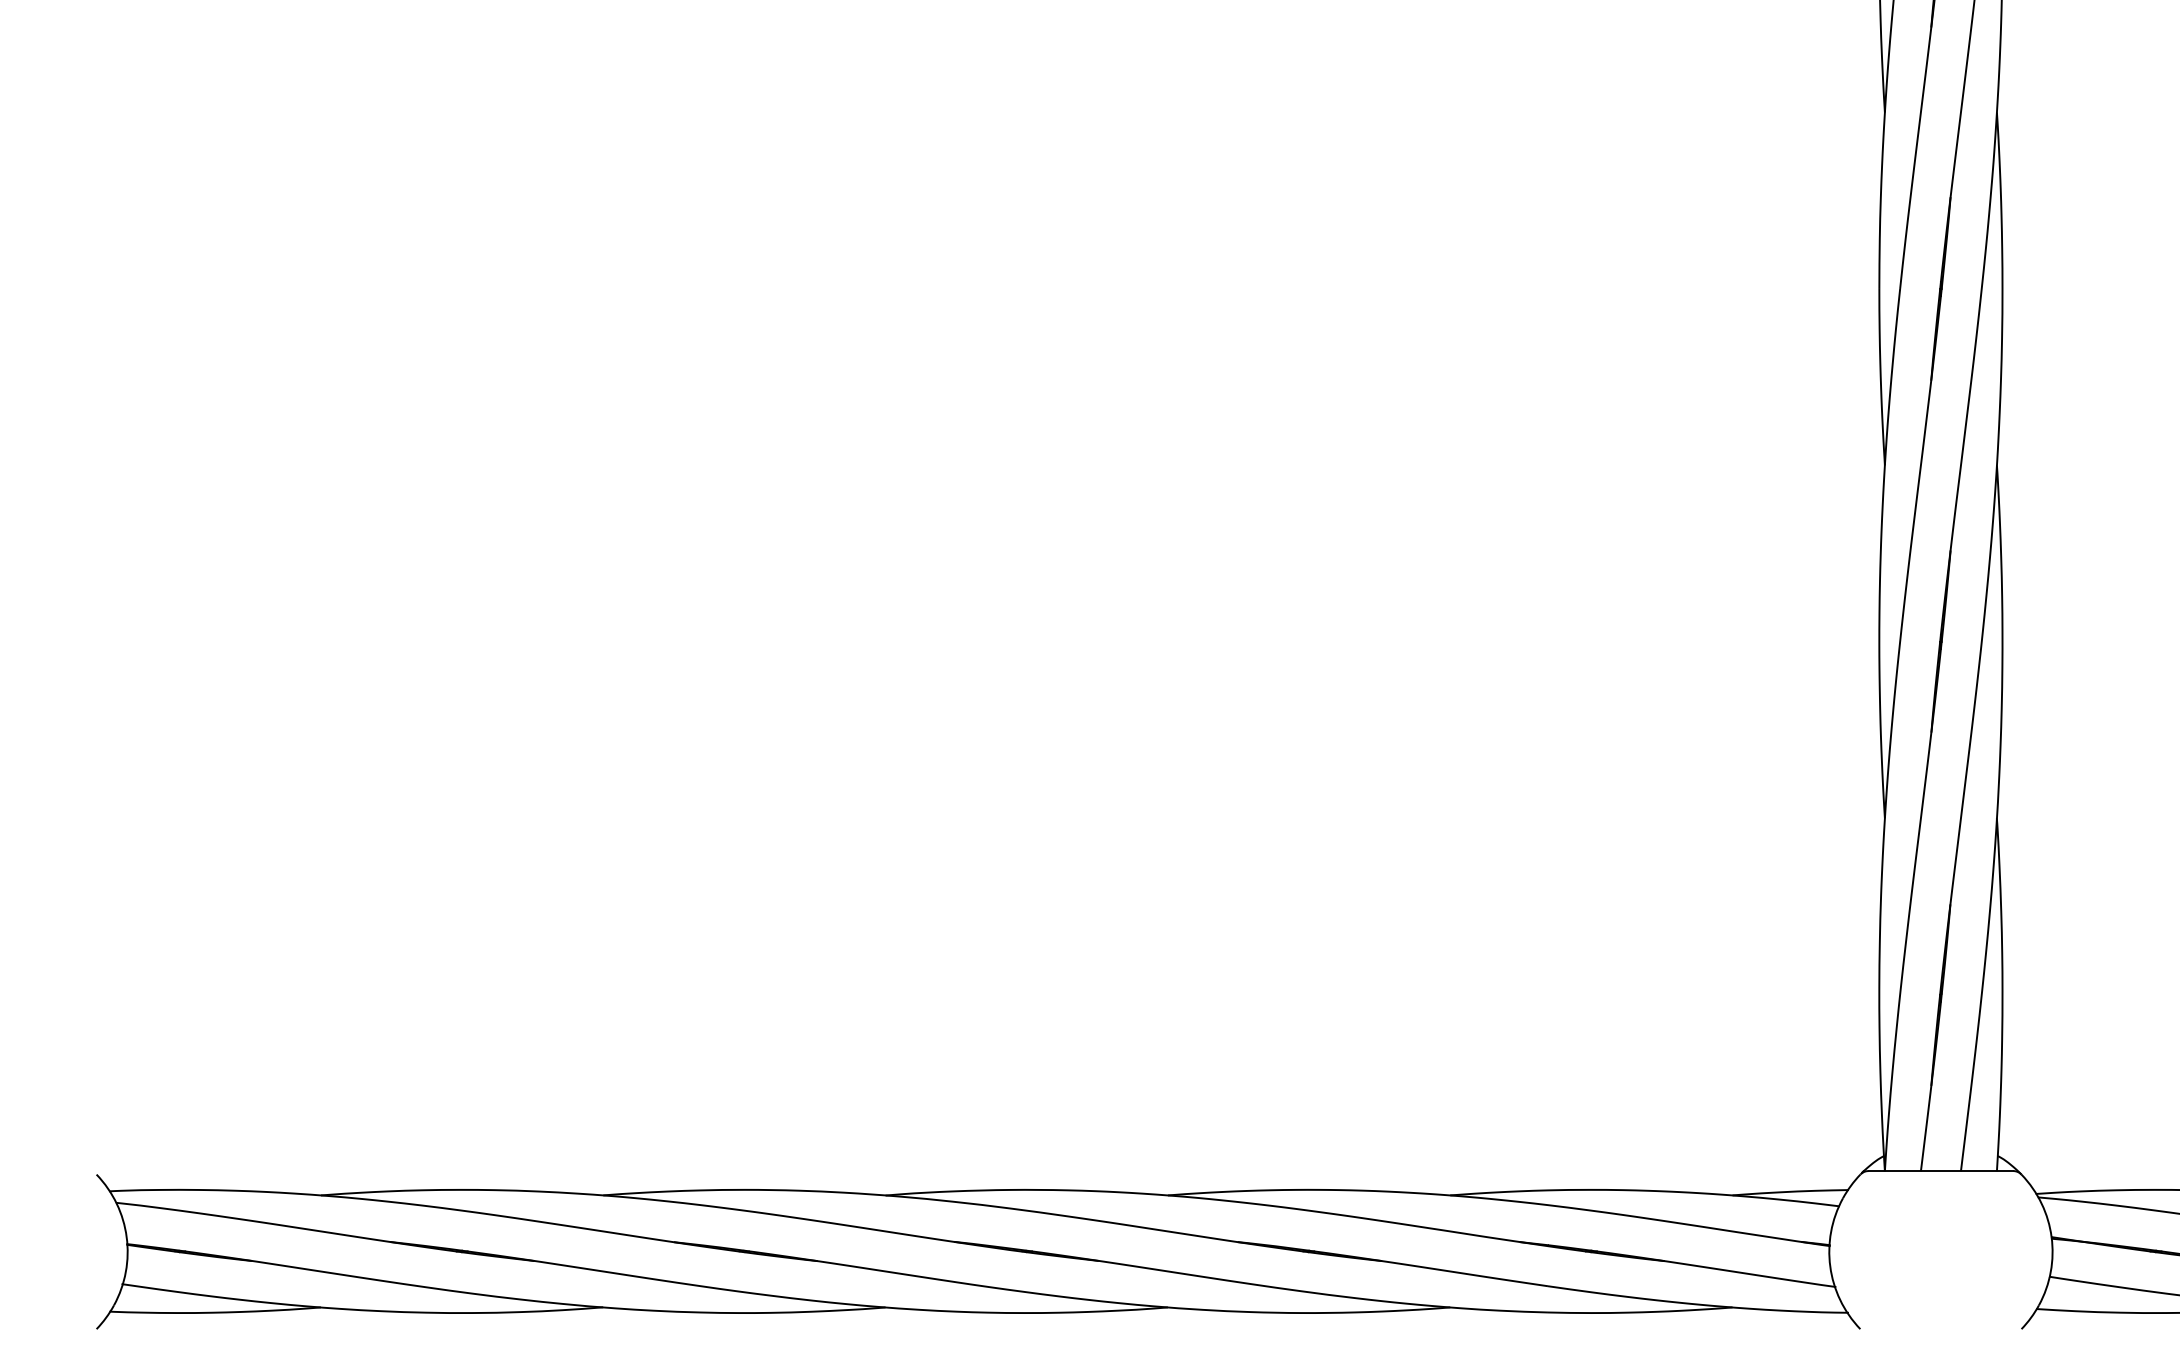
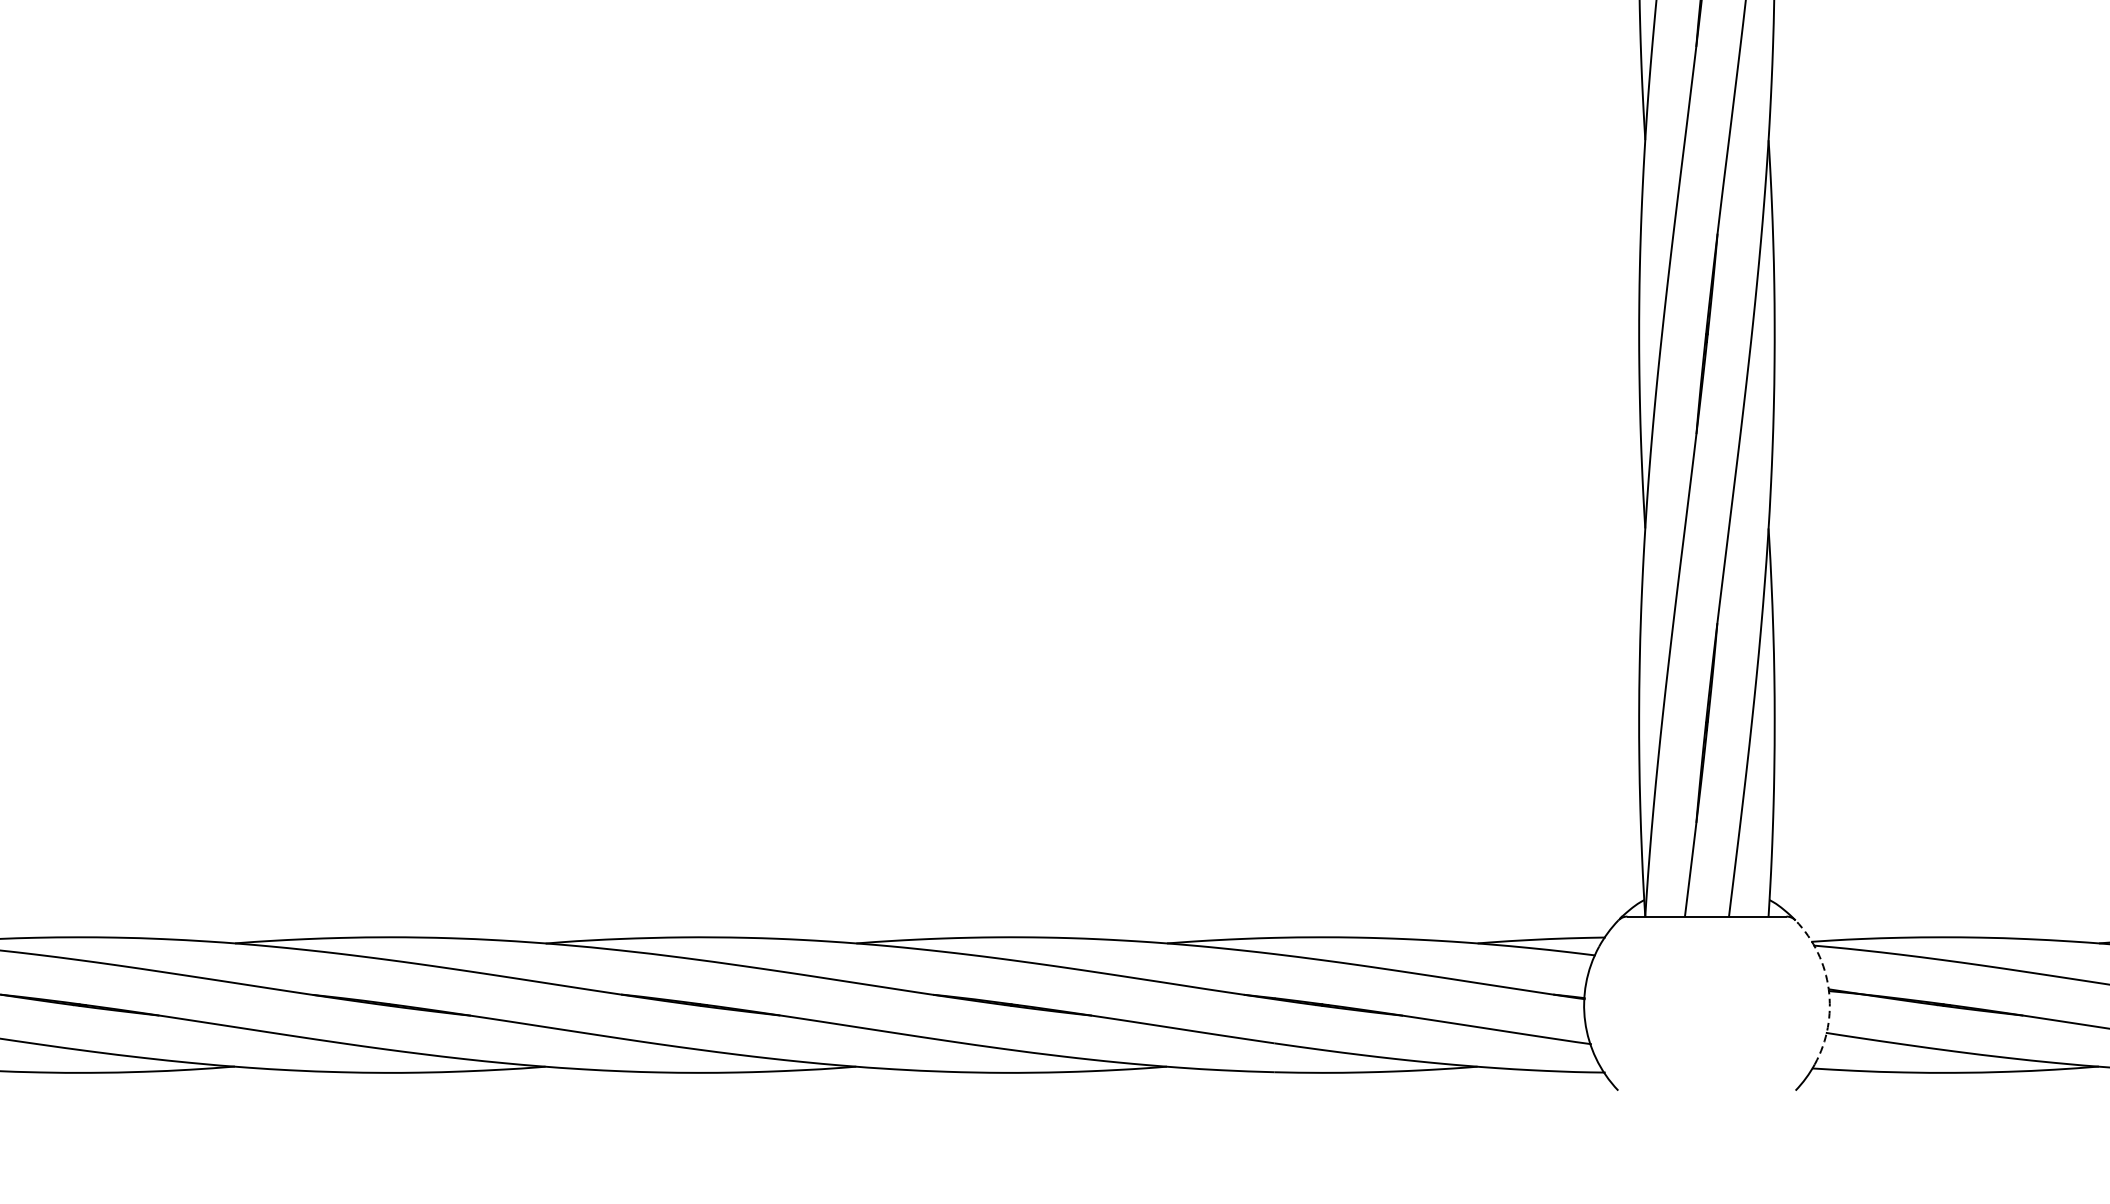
arc: (2051, 1237) -> (1828, 989), solid -> dashed

